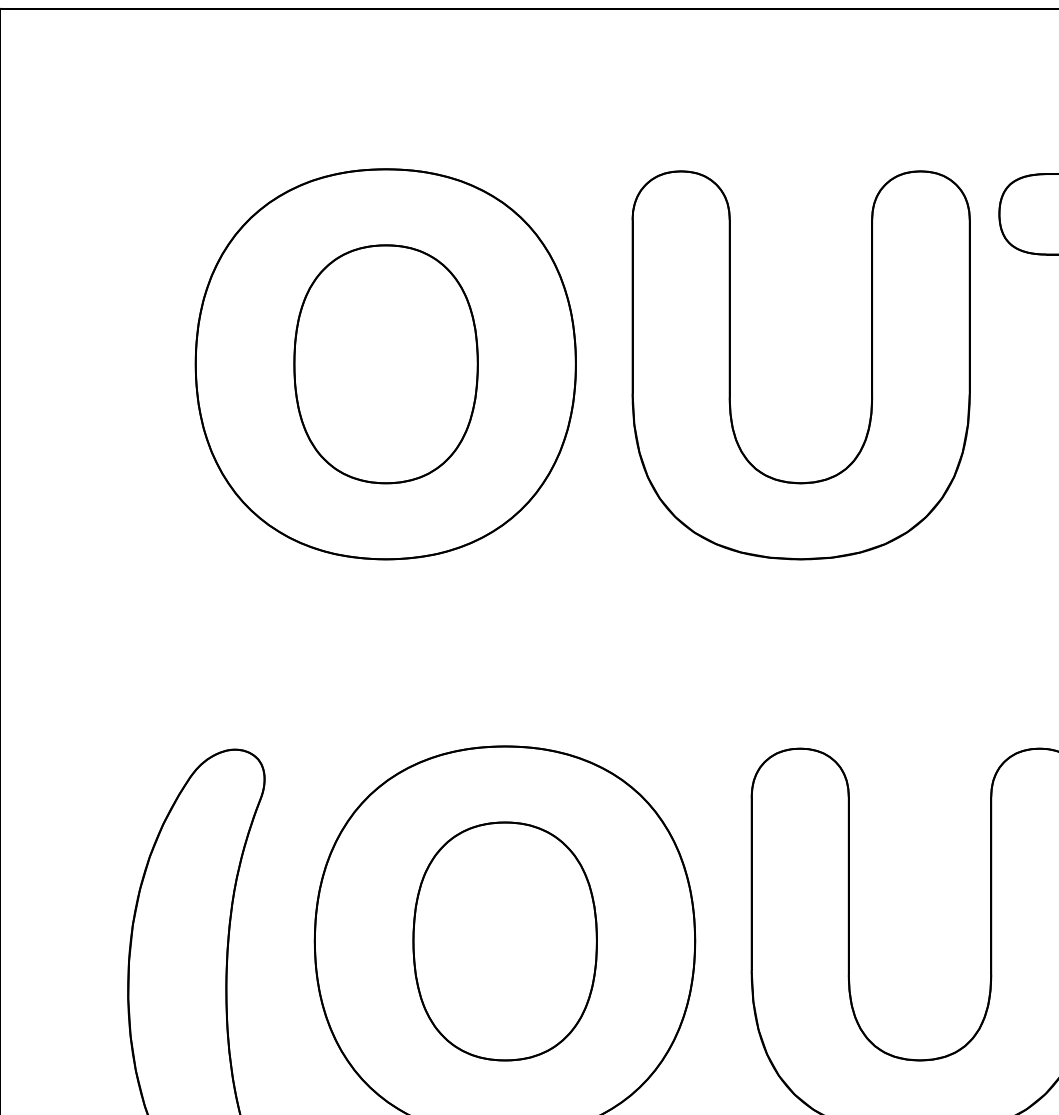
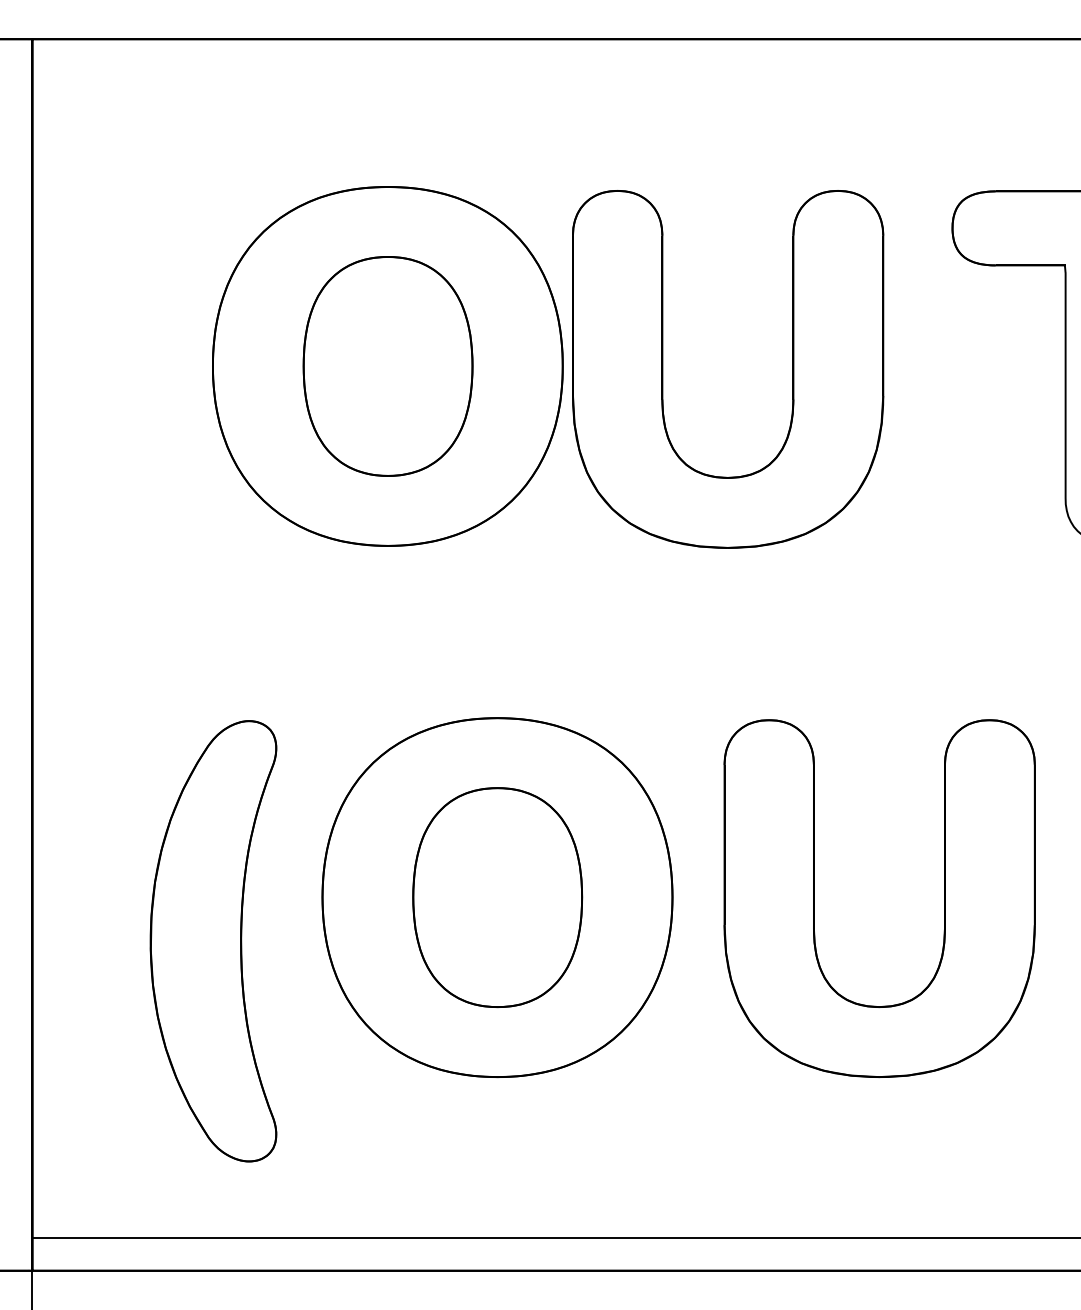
part: (871, 365) -> (792, 369), moved

